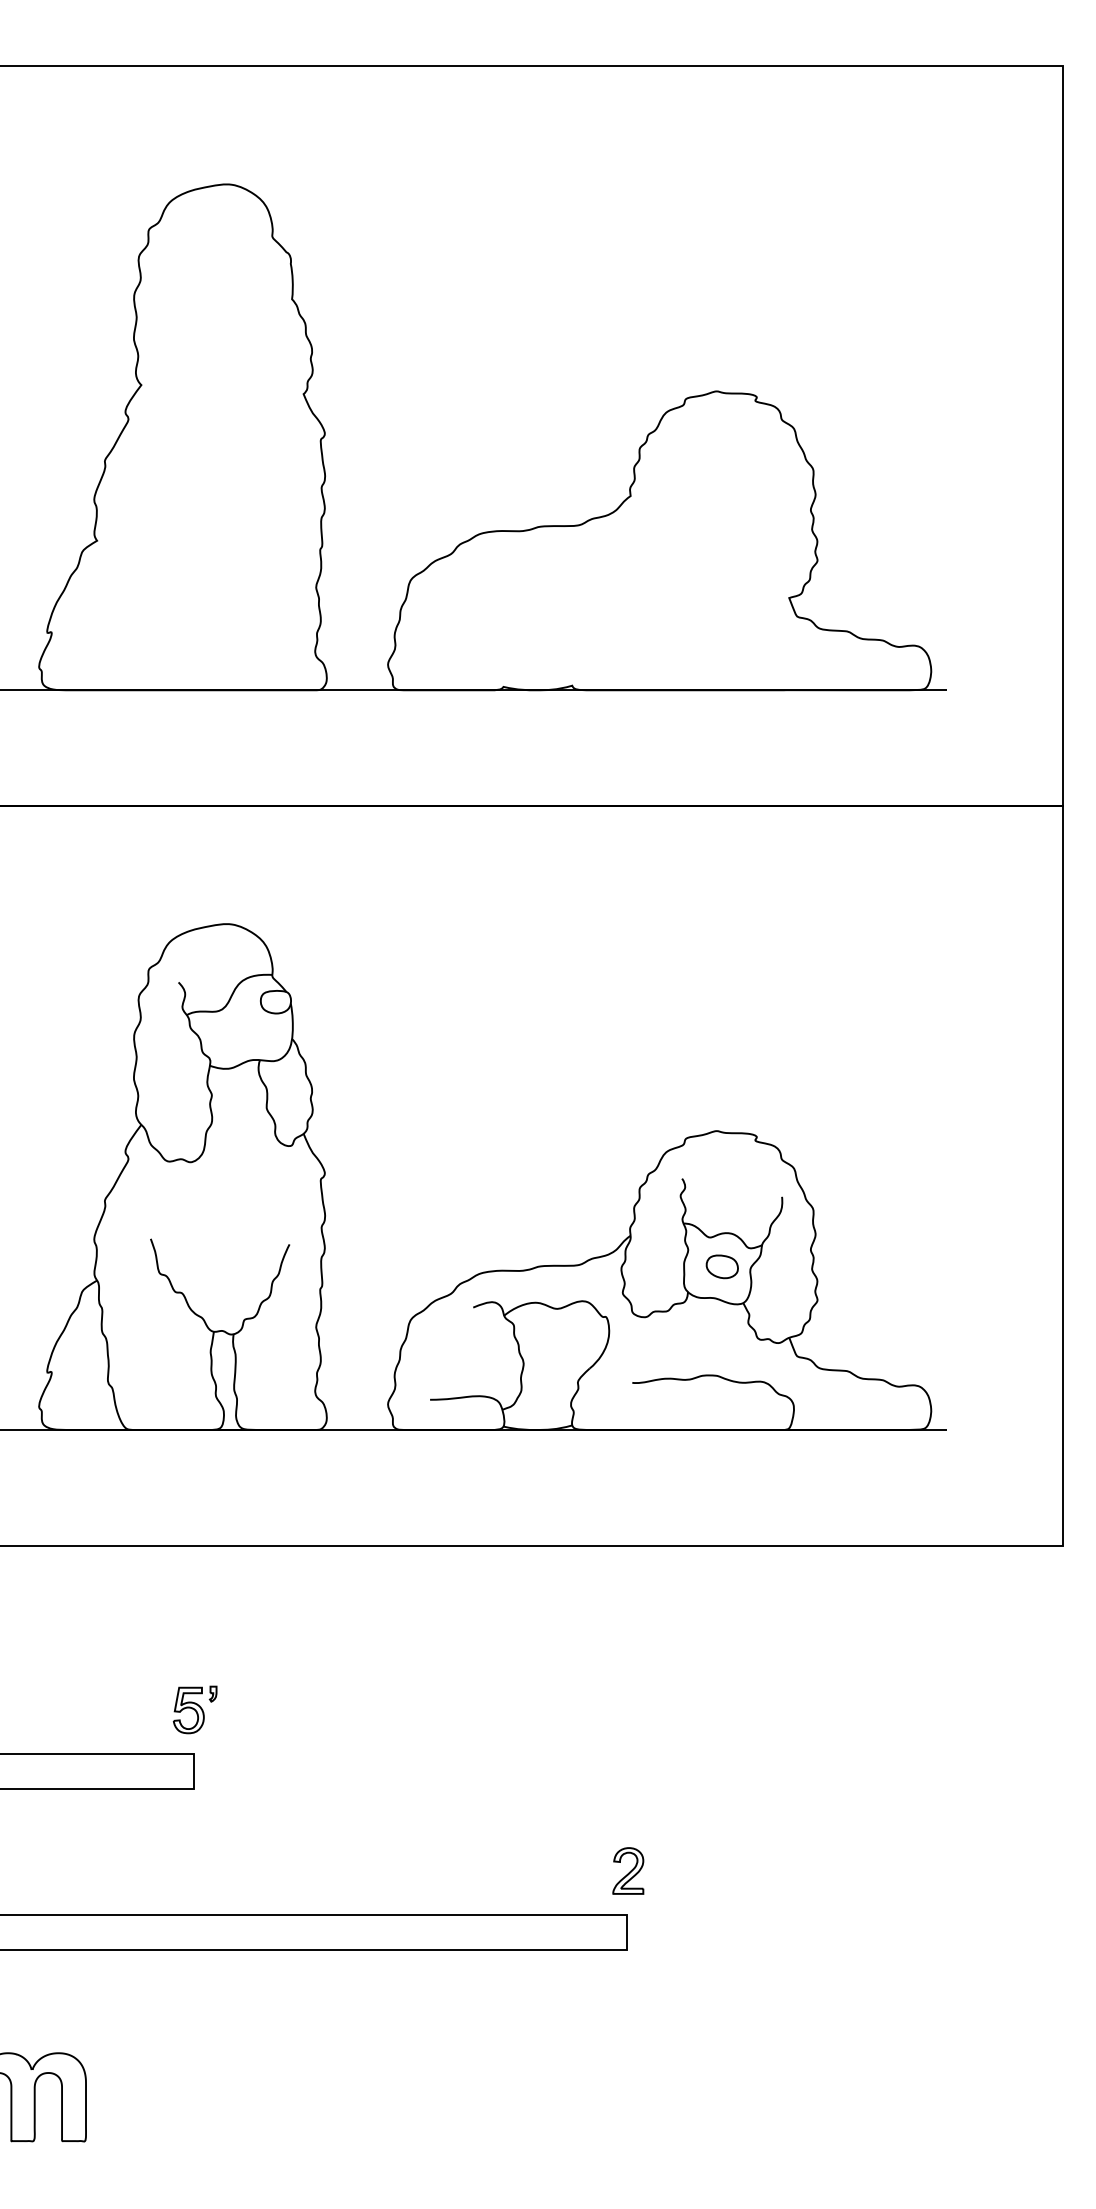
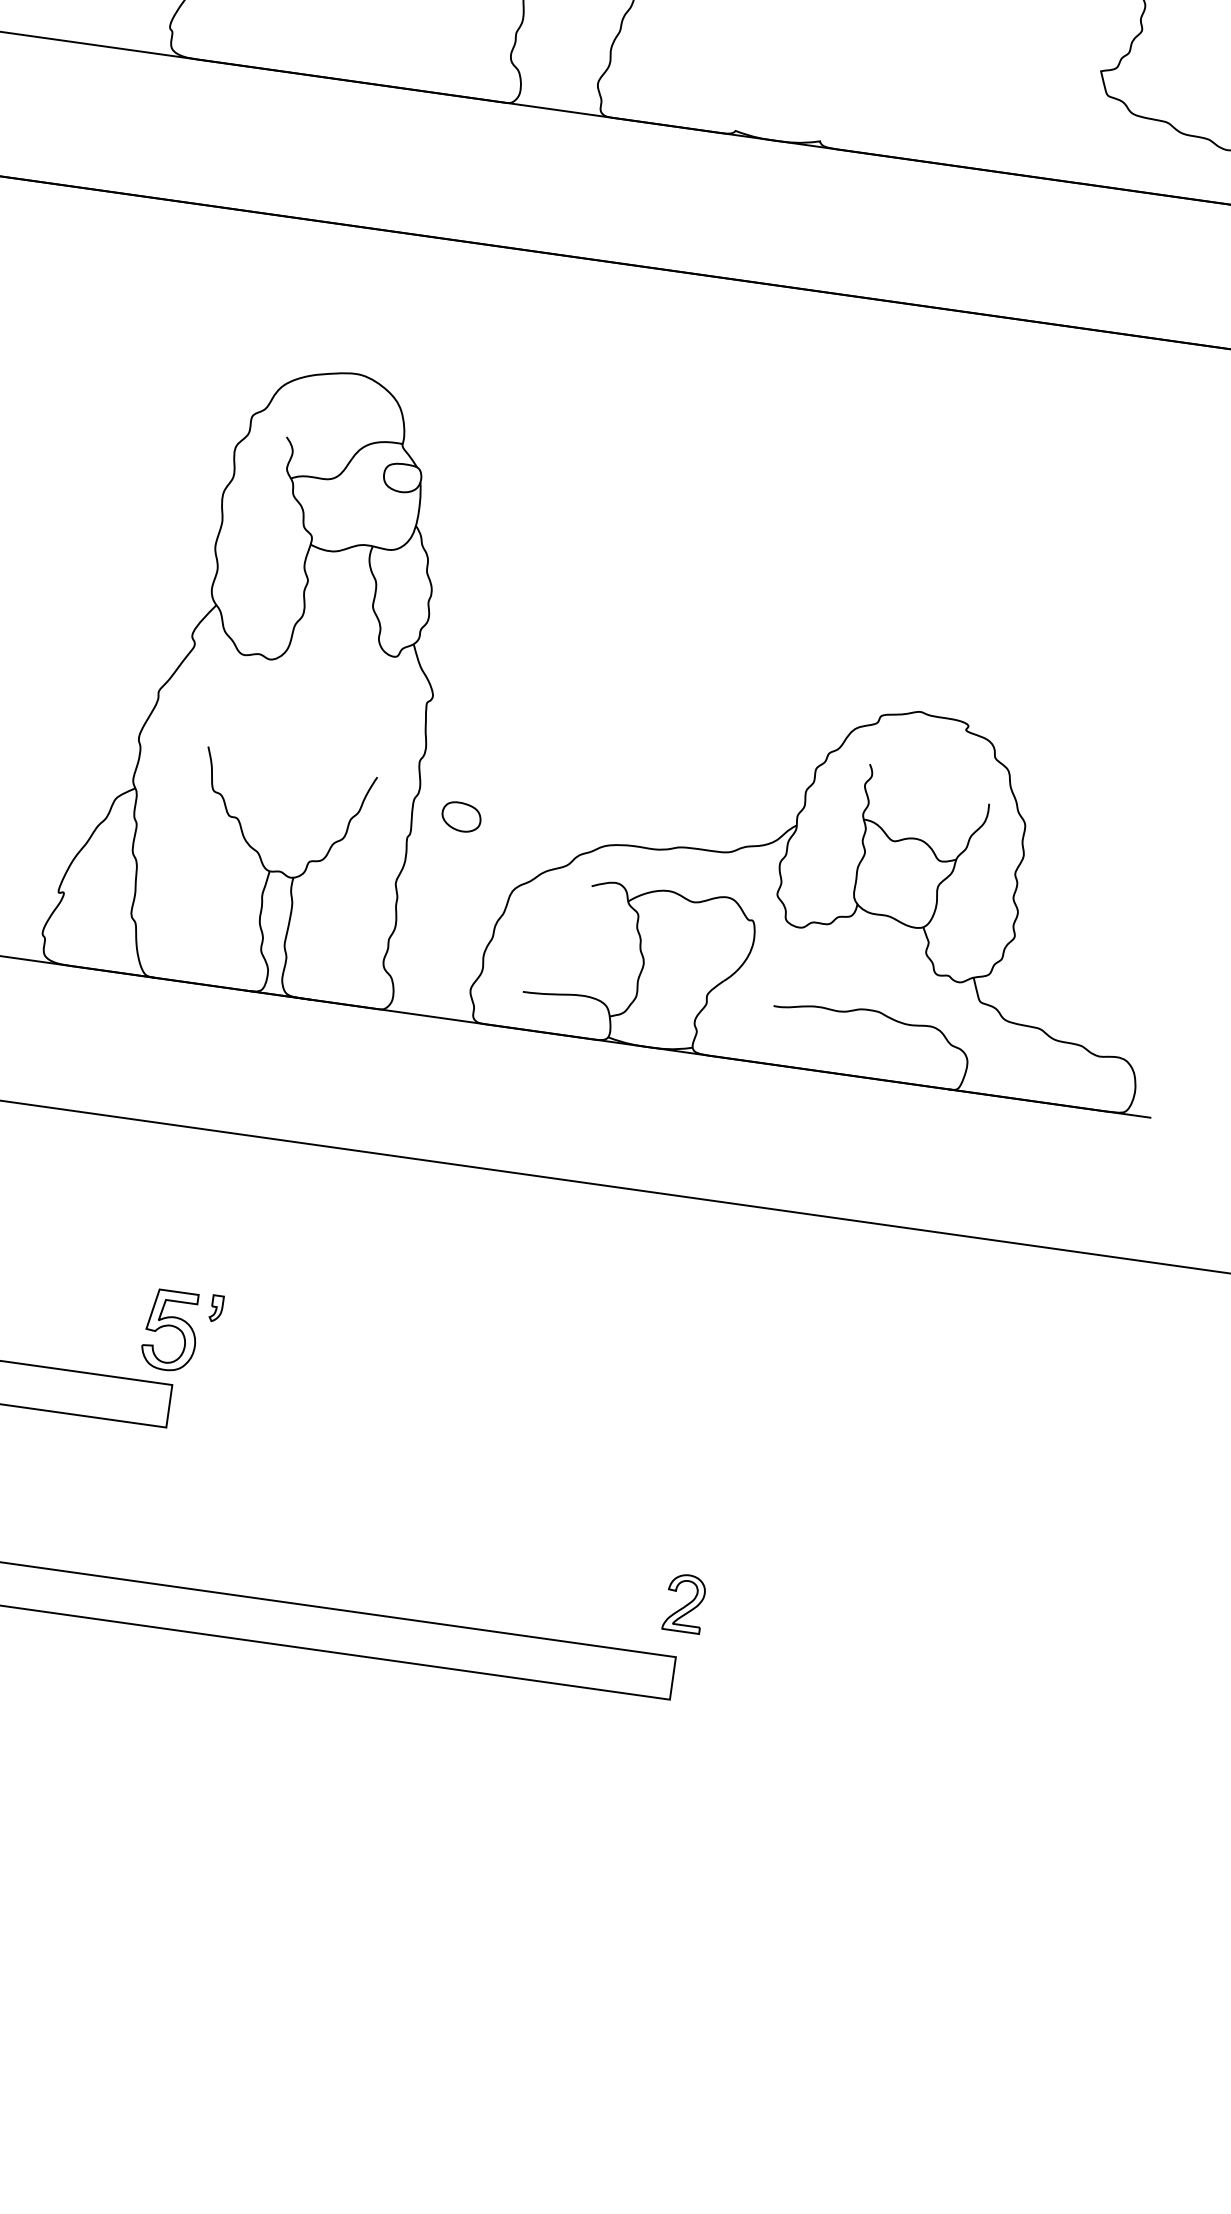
part: (721, 1266) -> (460, 816), moved
part: (194, 1709) -> (180, 1330), size x1.4

